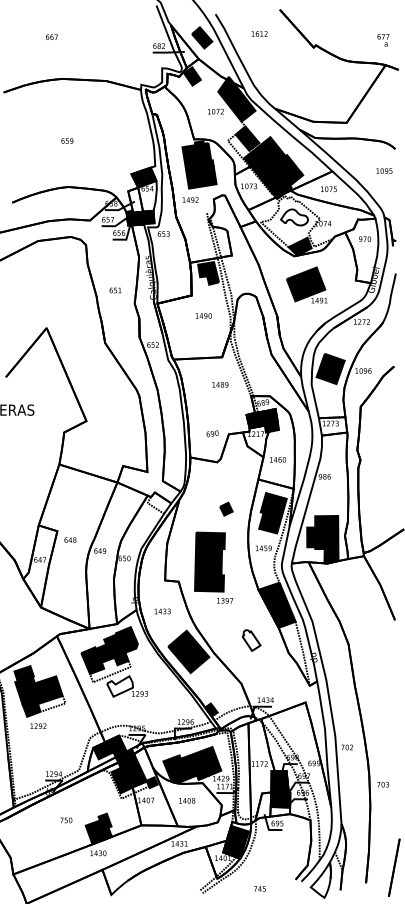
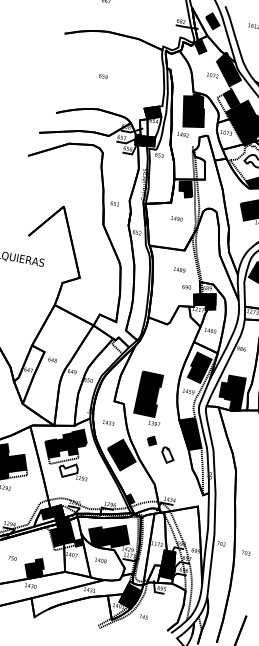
text: (115, 290) -> (114, 203), moved
text: (212, 433) -> (186, 287), moved
part: (226, 508) -> (152, 440), moved
text: (382, 784) -> (245, 552), moved
text: (259, 888) -> (143, 616), moved

